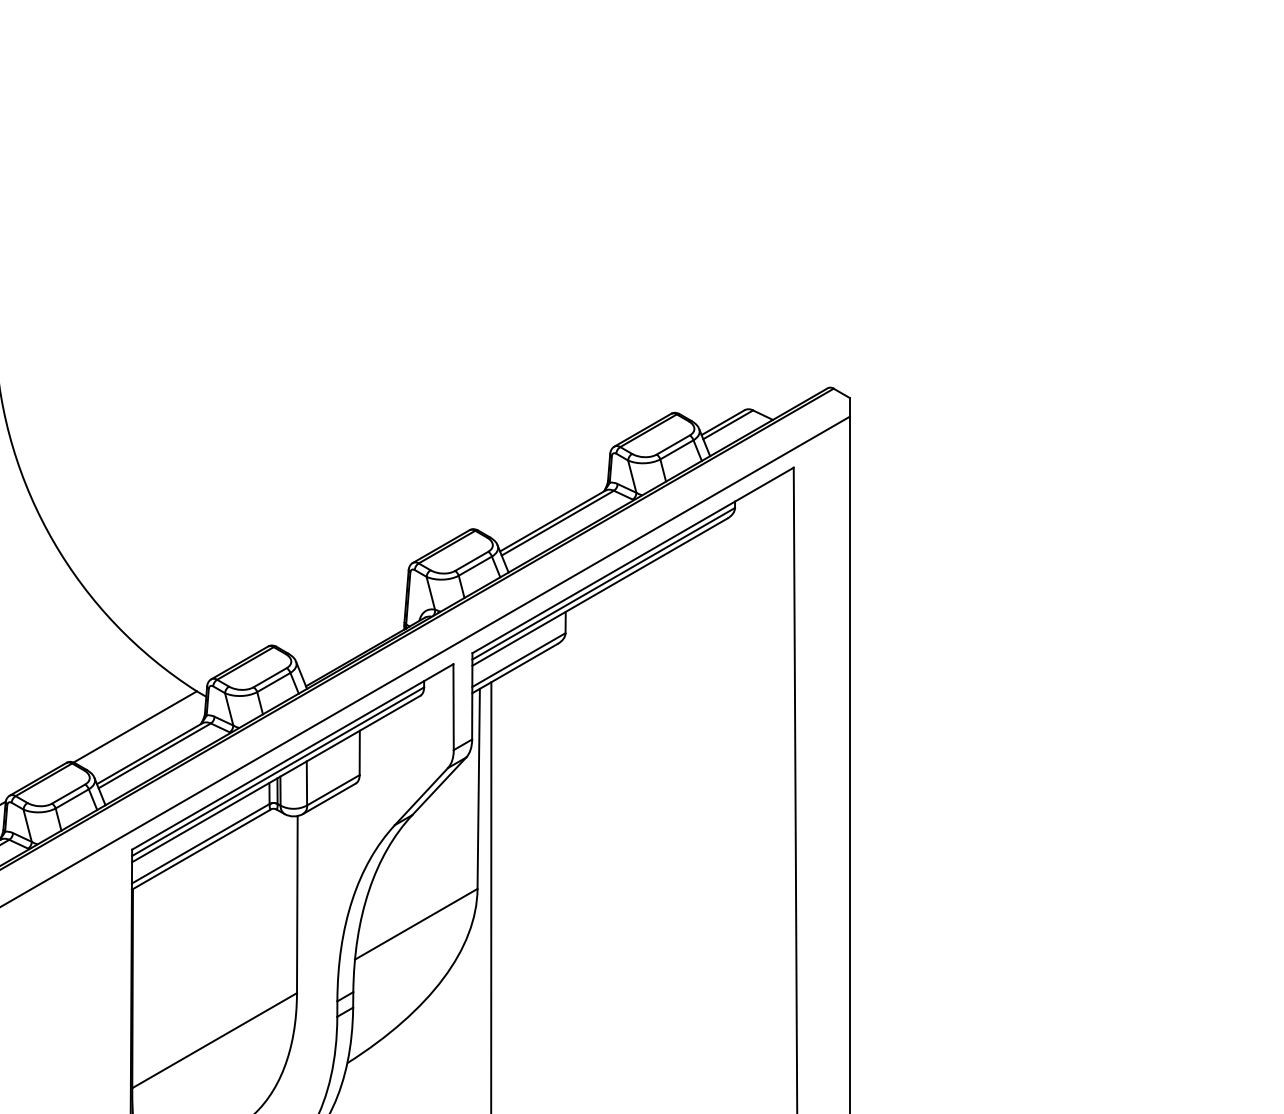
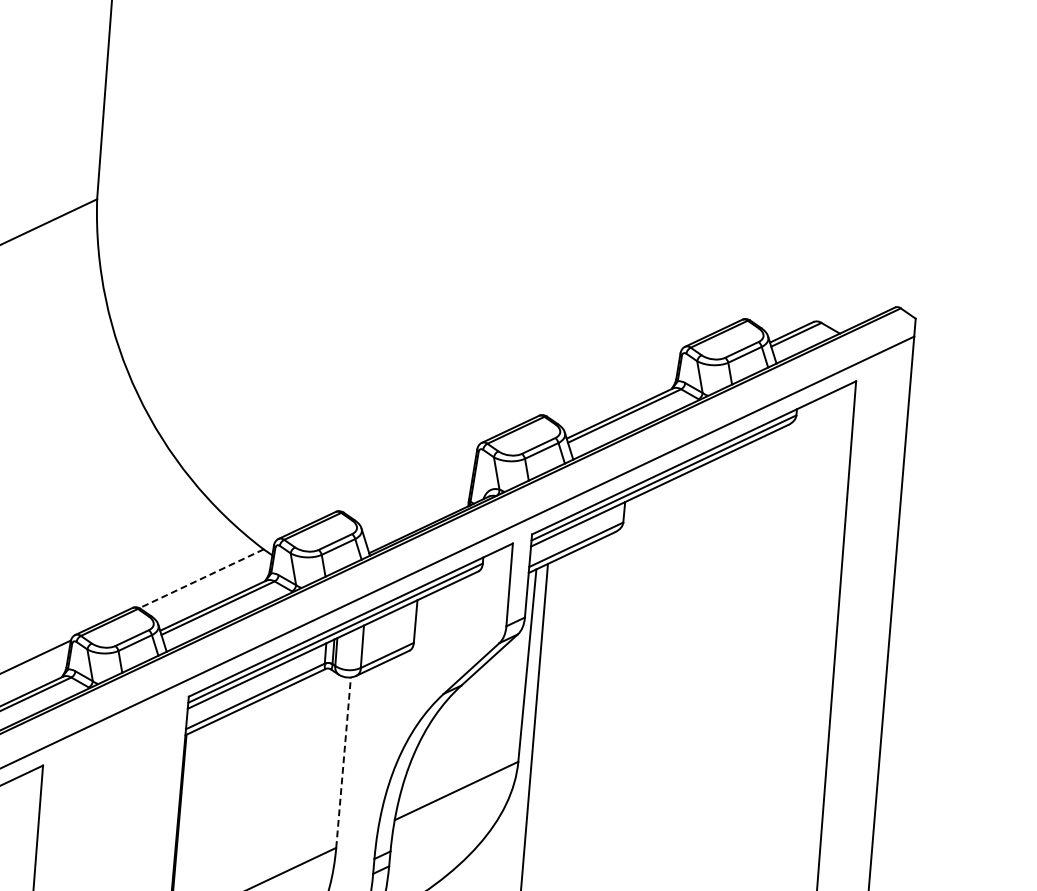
line: (134, 727) -> (200, 579), solid -> dashed
line: (297, 904) -> (343, 762), solid -> dashed

